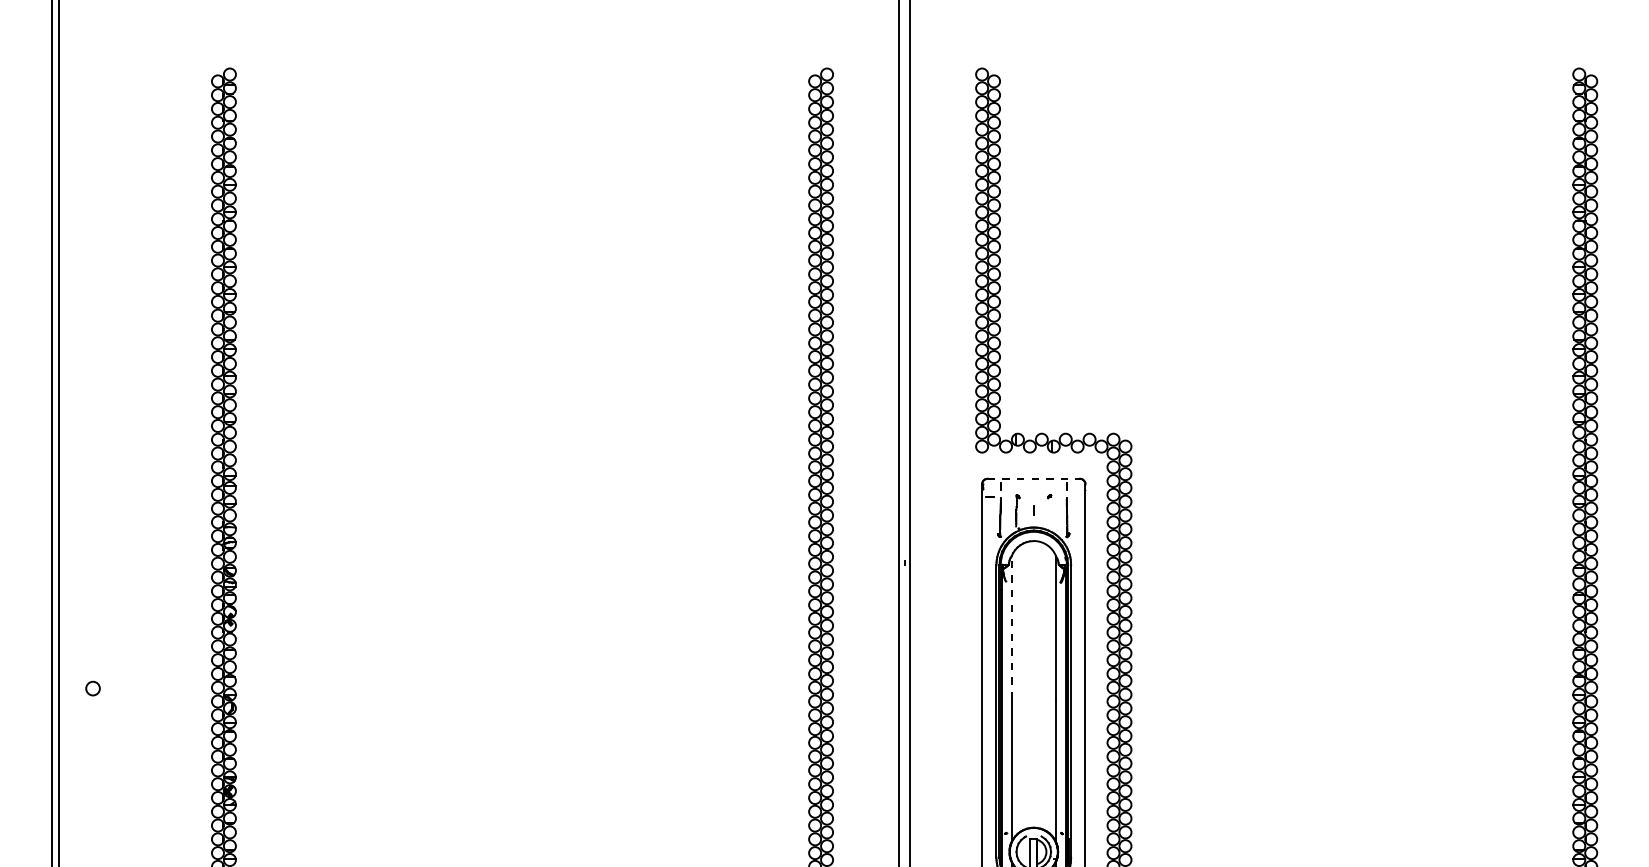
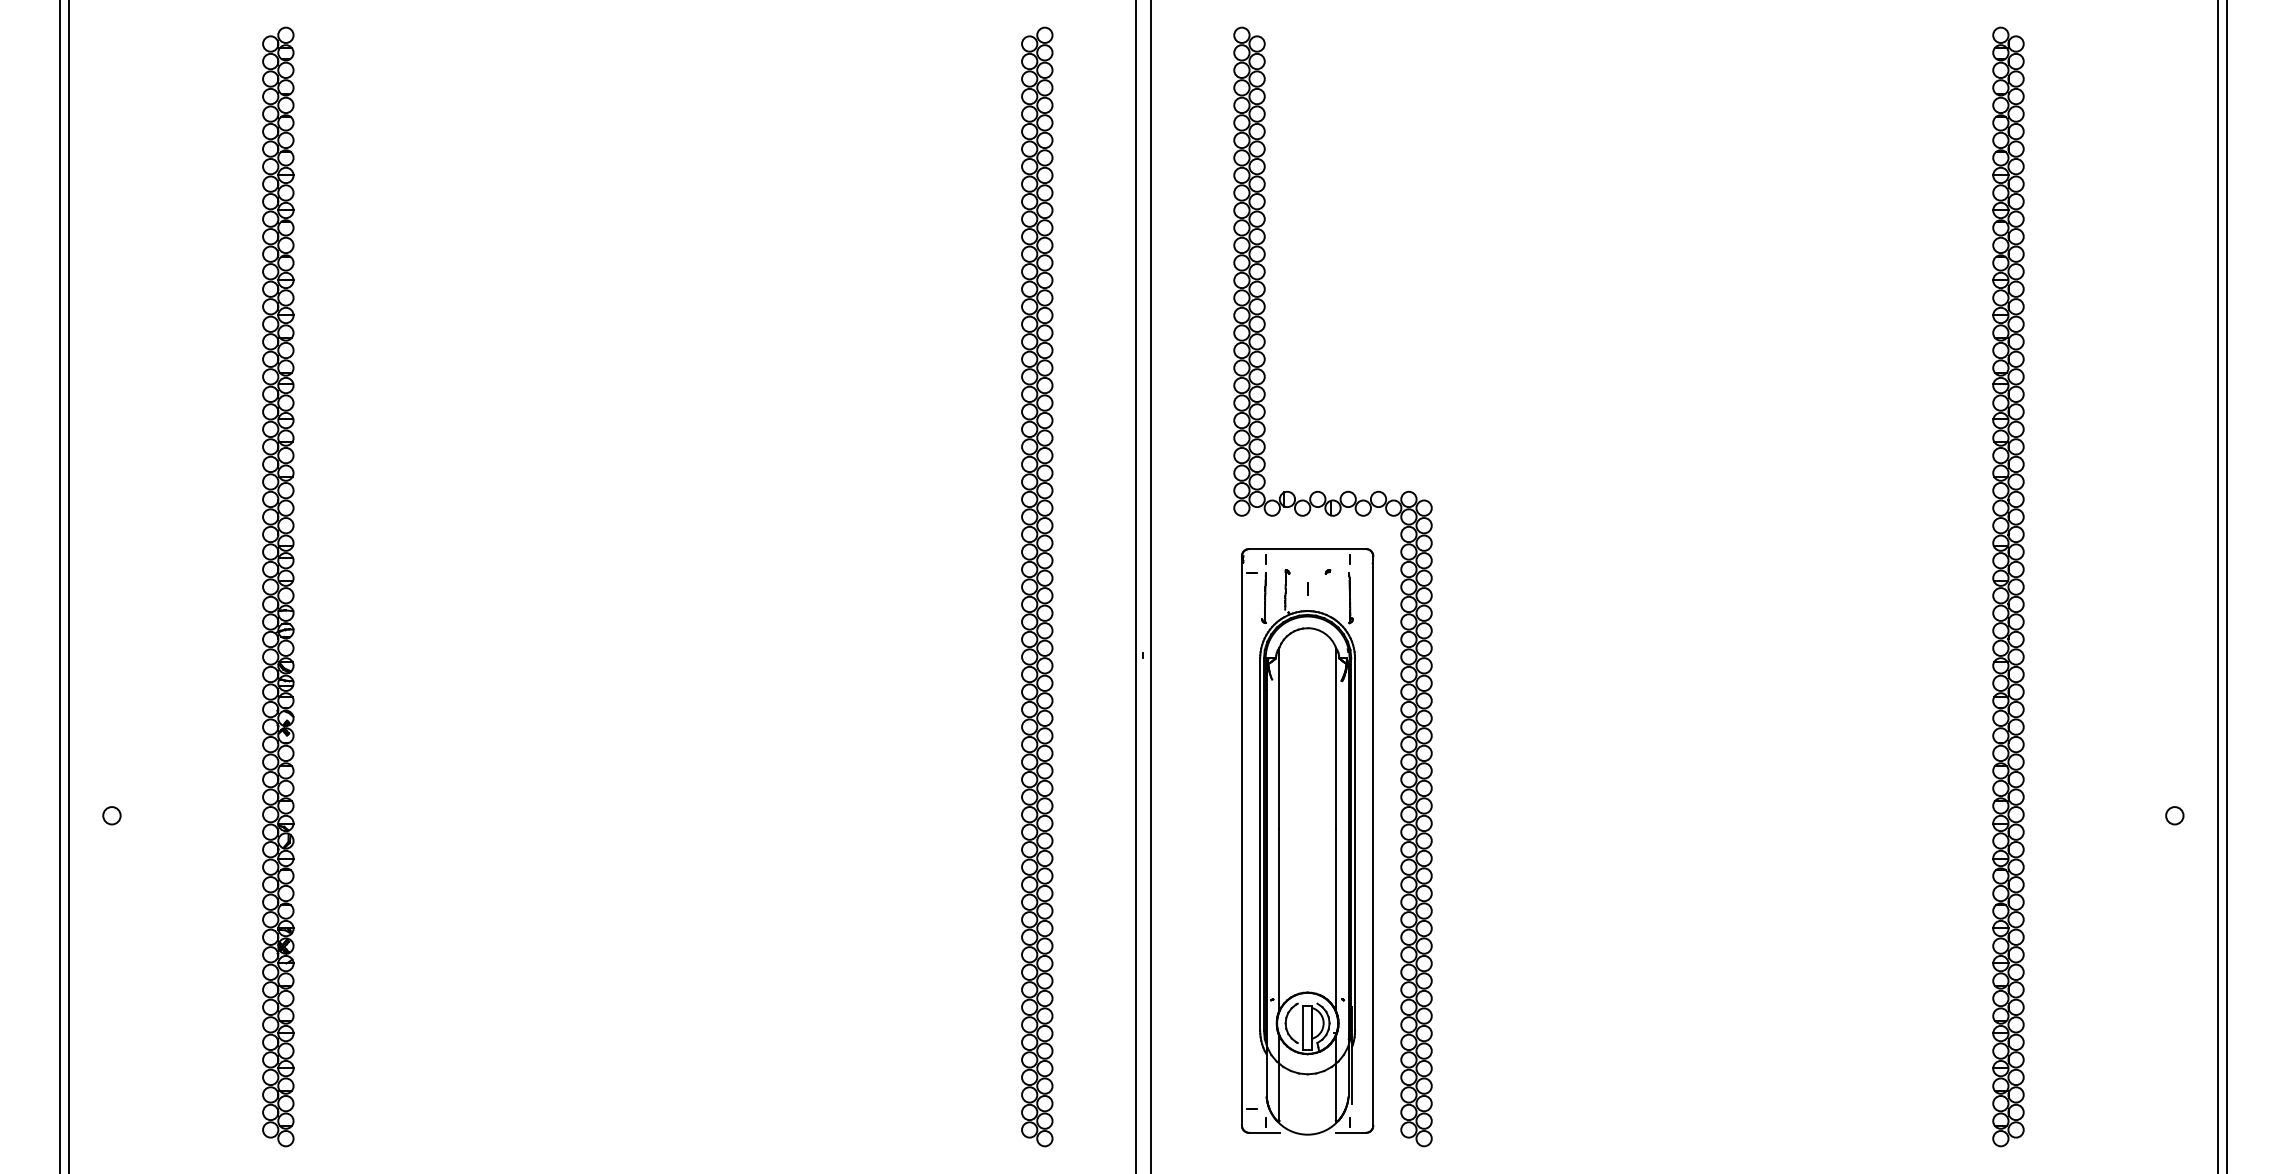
line: (1034, 479) -> (1308, 549), dashed -> solid
line: (1011, 627) -> (1279, 738), dashed -> solid

